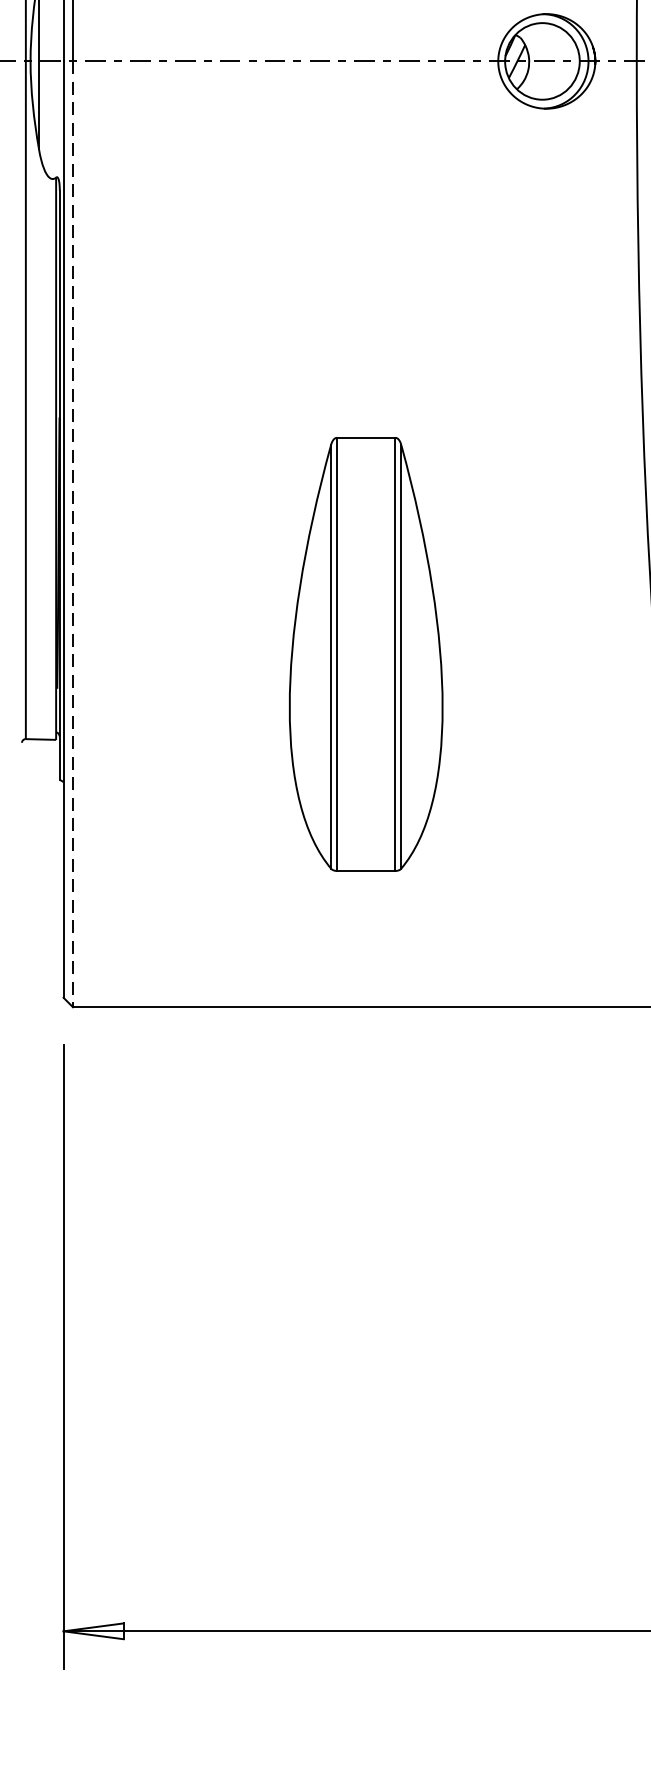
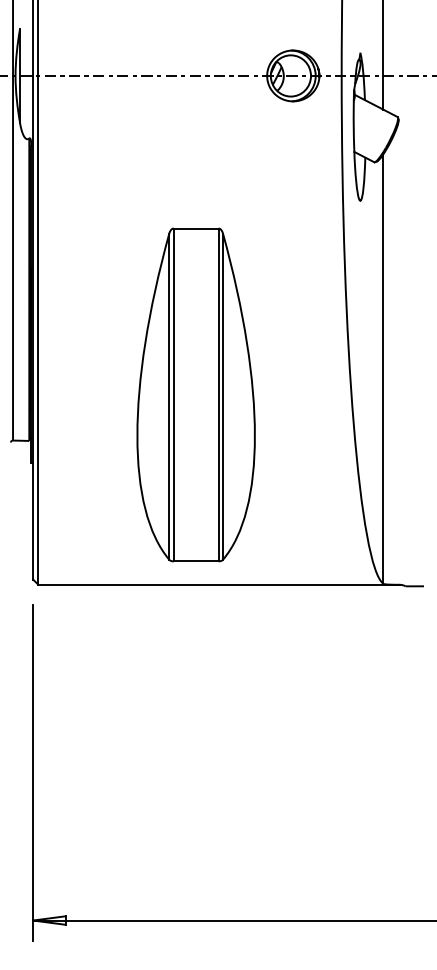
line: (73, 534) -> (38, 330), dashed -> solid
part: (365, 653) -> (195, 394), size x1.43

